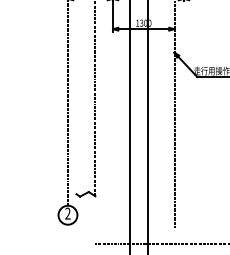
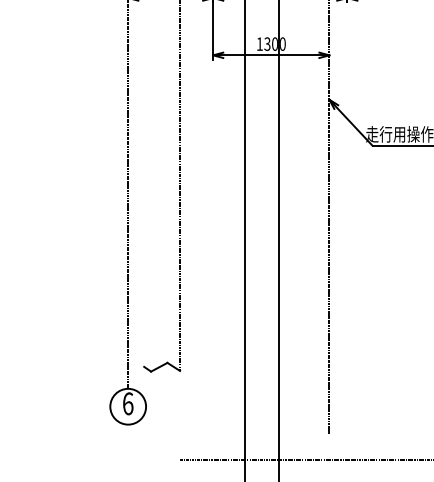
text: (67, 213) -> (127, 403), 2 -> 6

